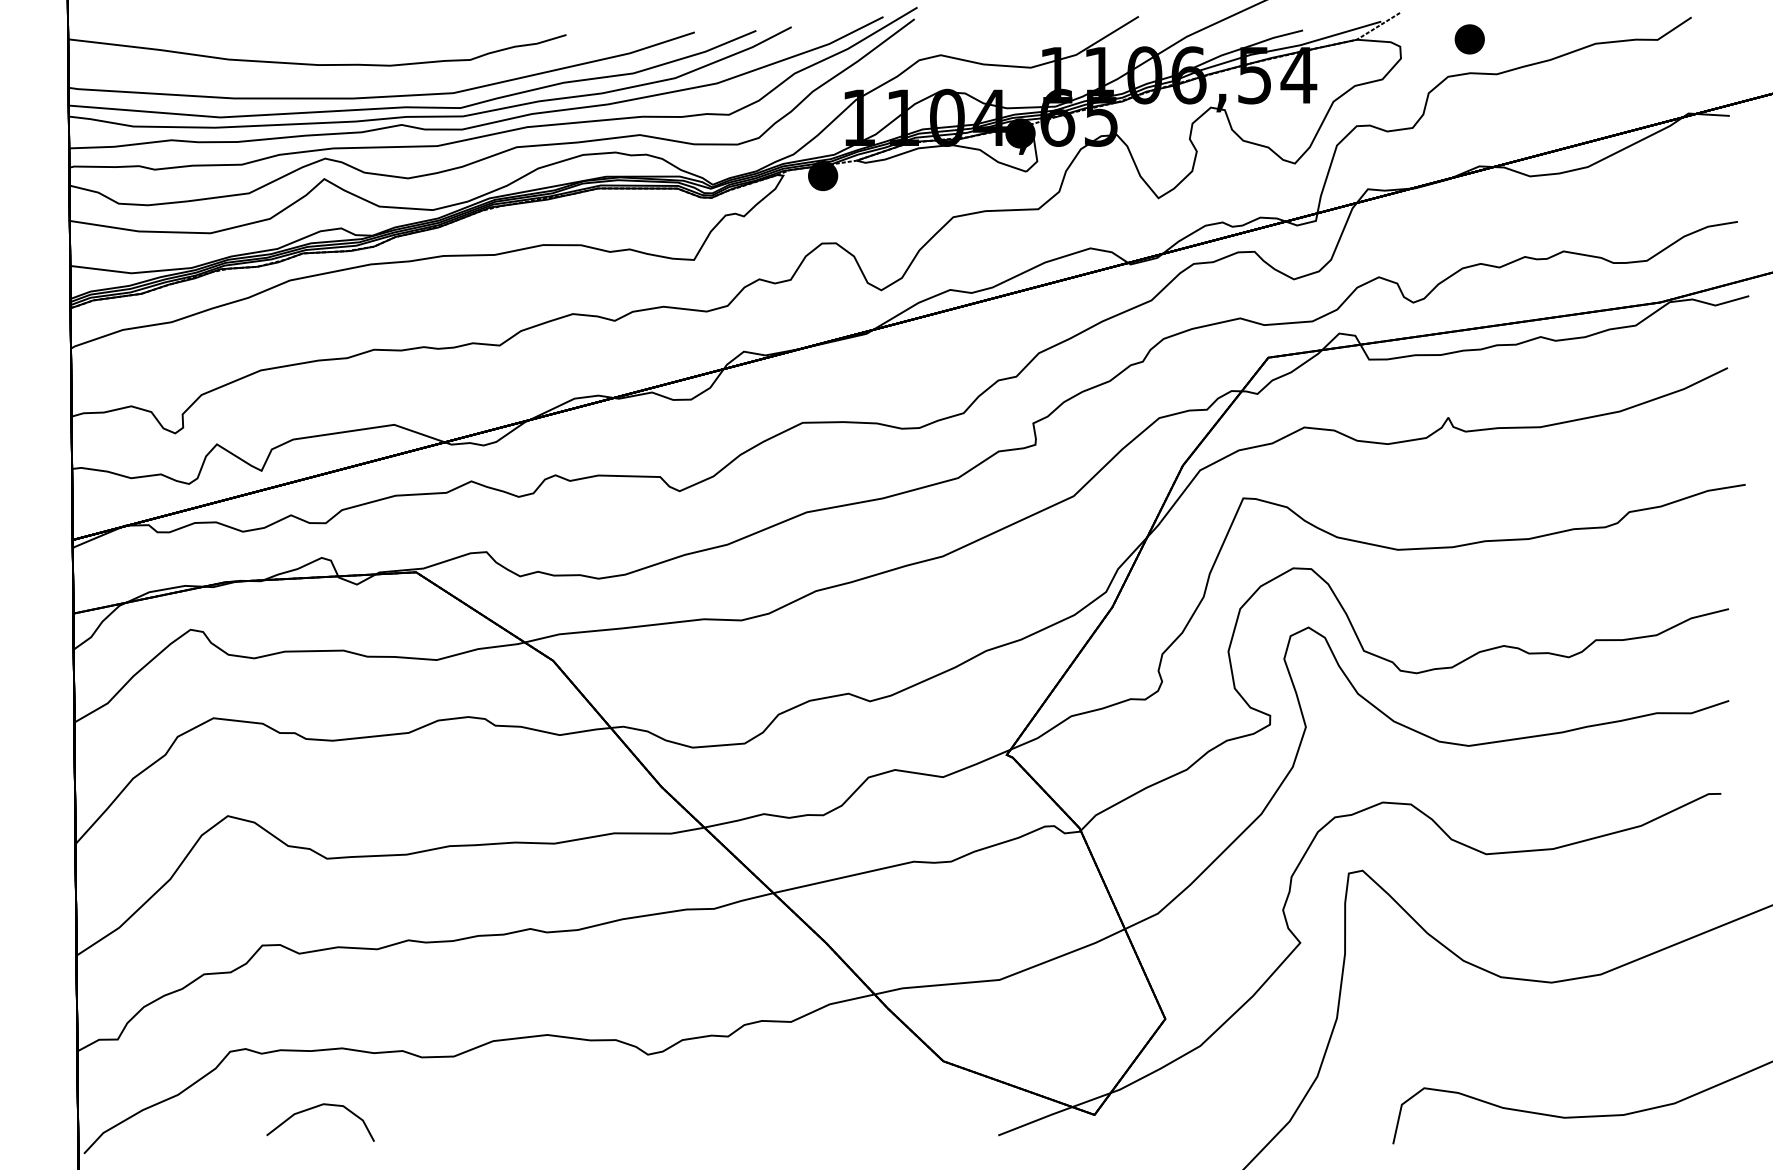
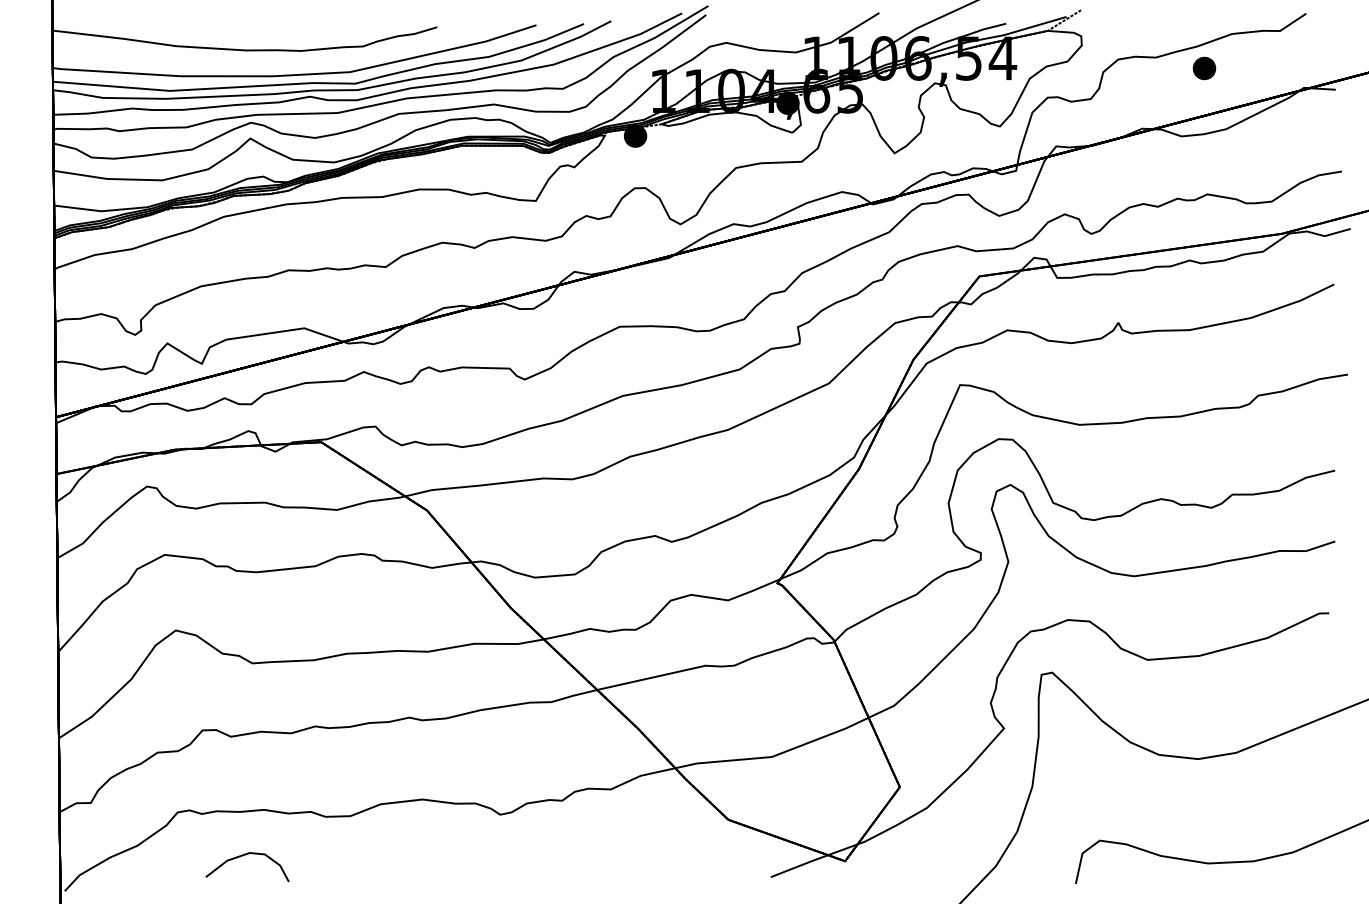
part: (1469, 39) -> (1204, 68), moved

